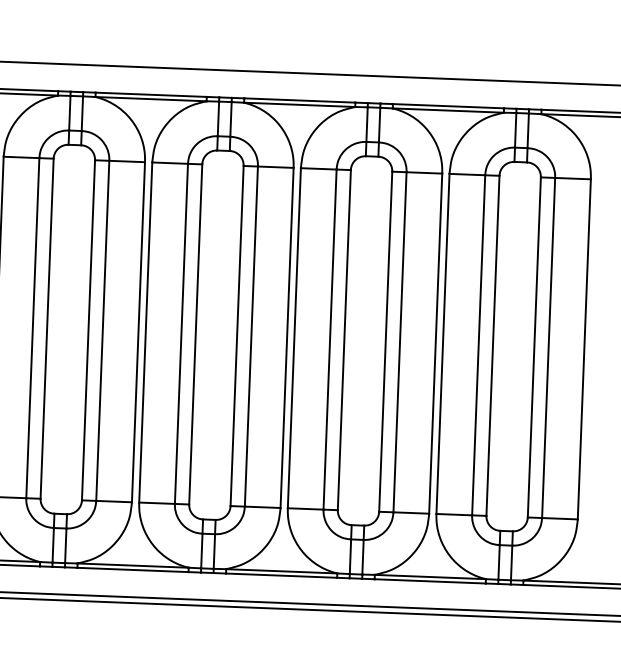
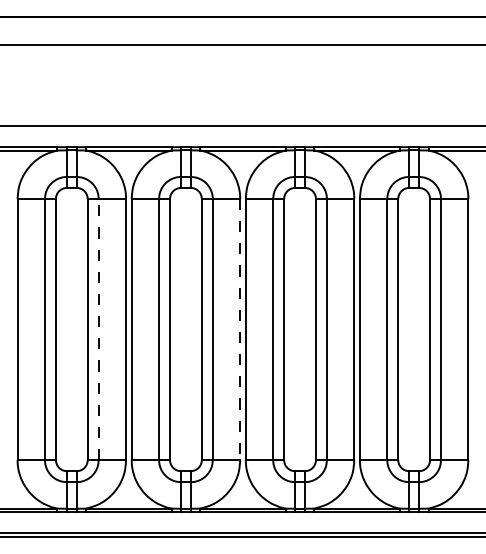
line: (102, 330) -> (98, 329), solid -> dashed
line: (287, 337) -> (240, 329), solid -> dashed

